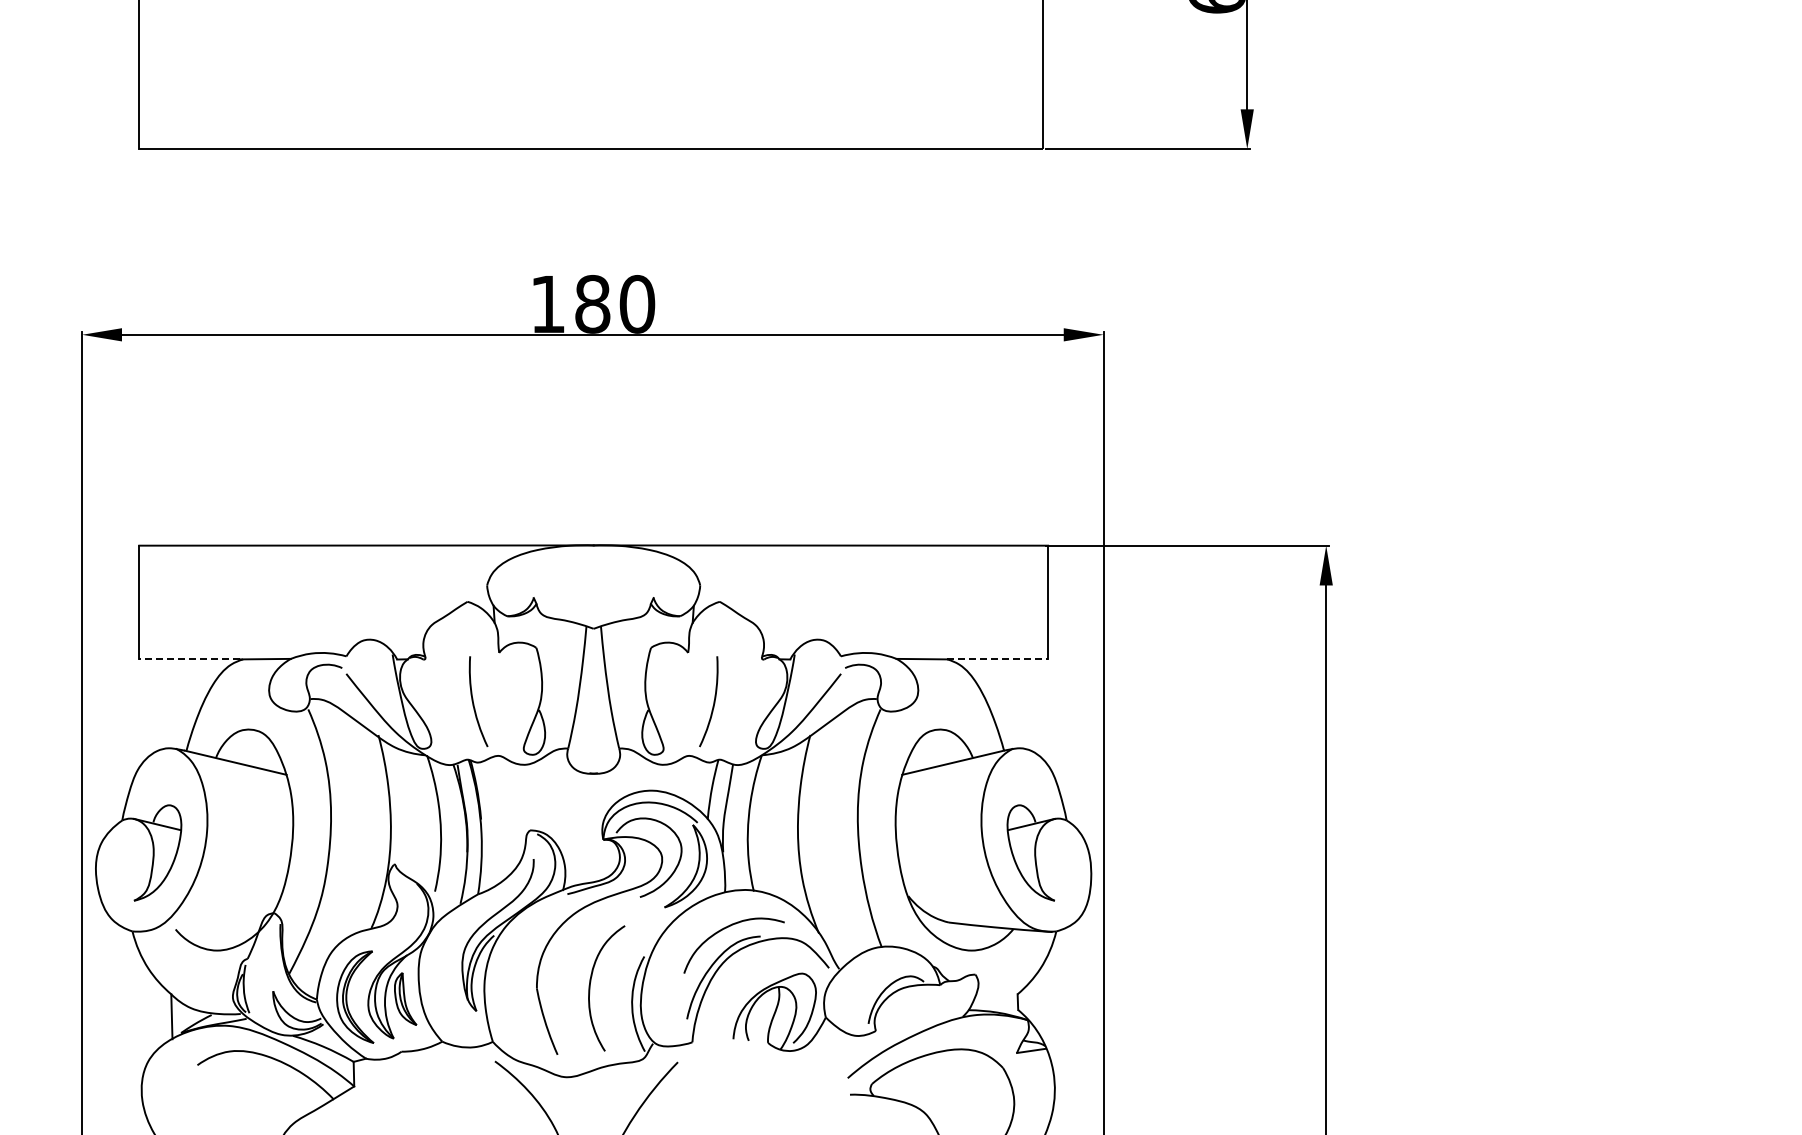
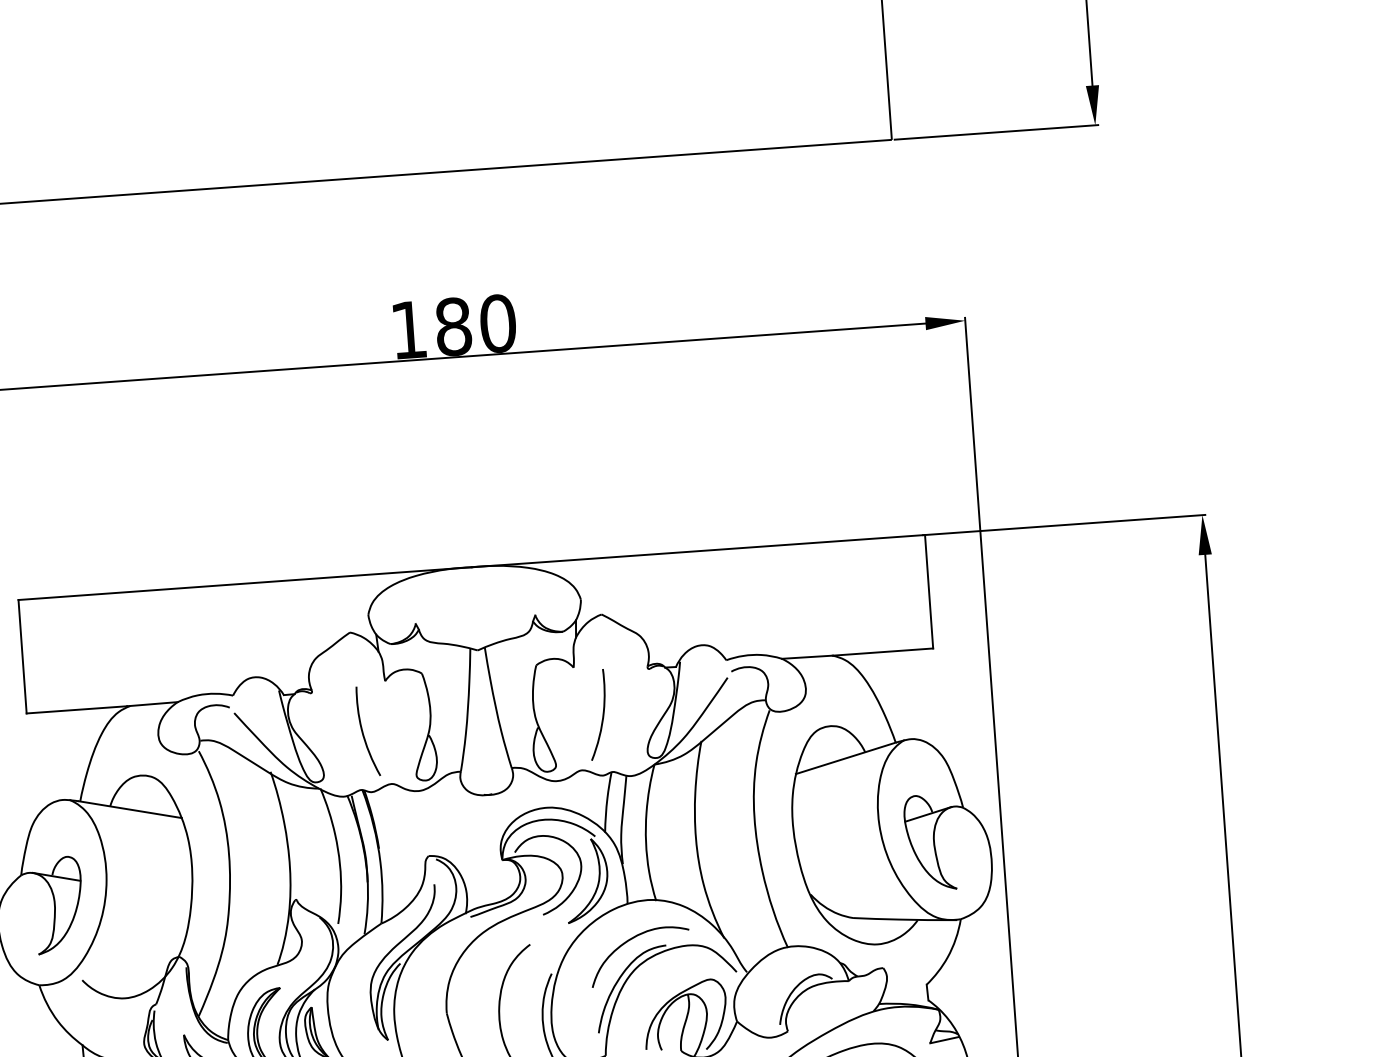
line: (189, 659) -> (76, 709), dashed -> solid
line: (998, 659) -> (883, 652), dashed -> solid

